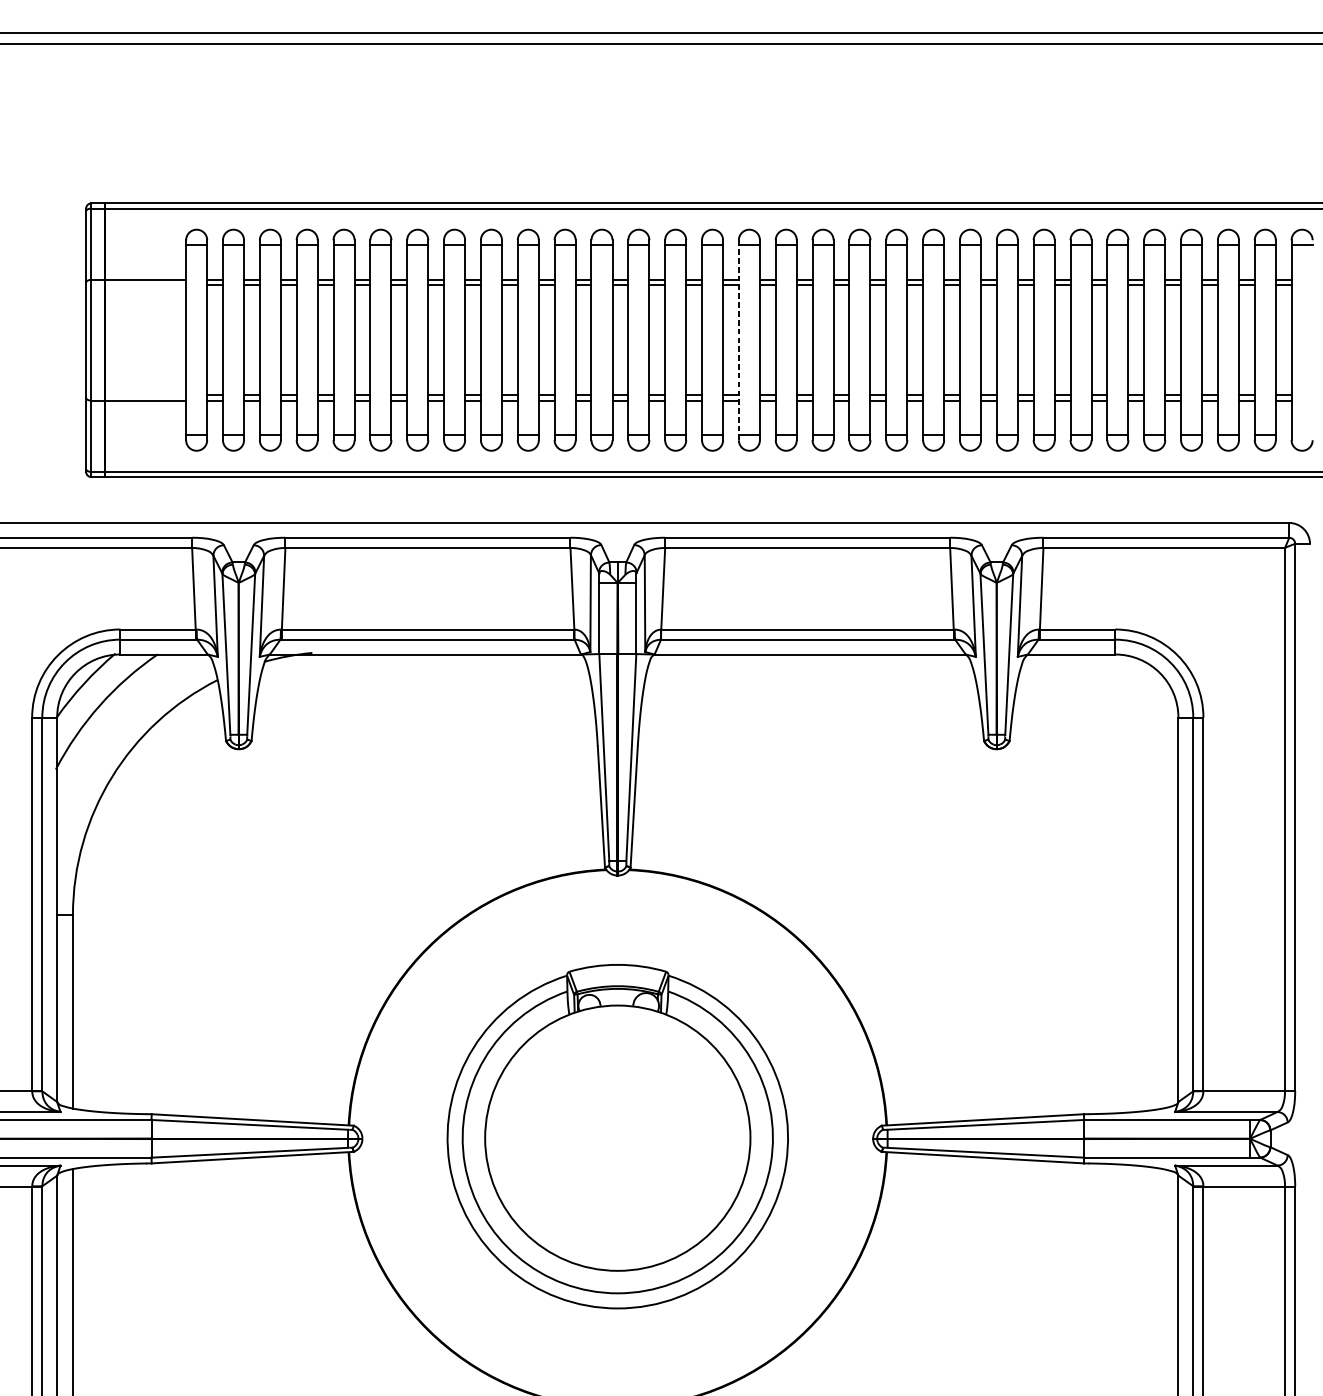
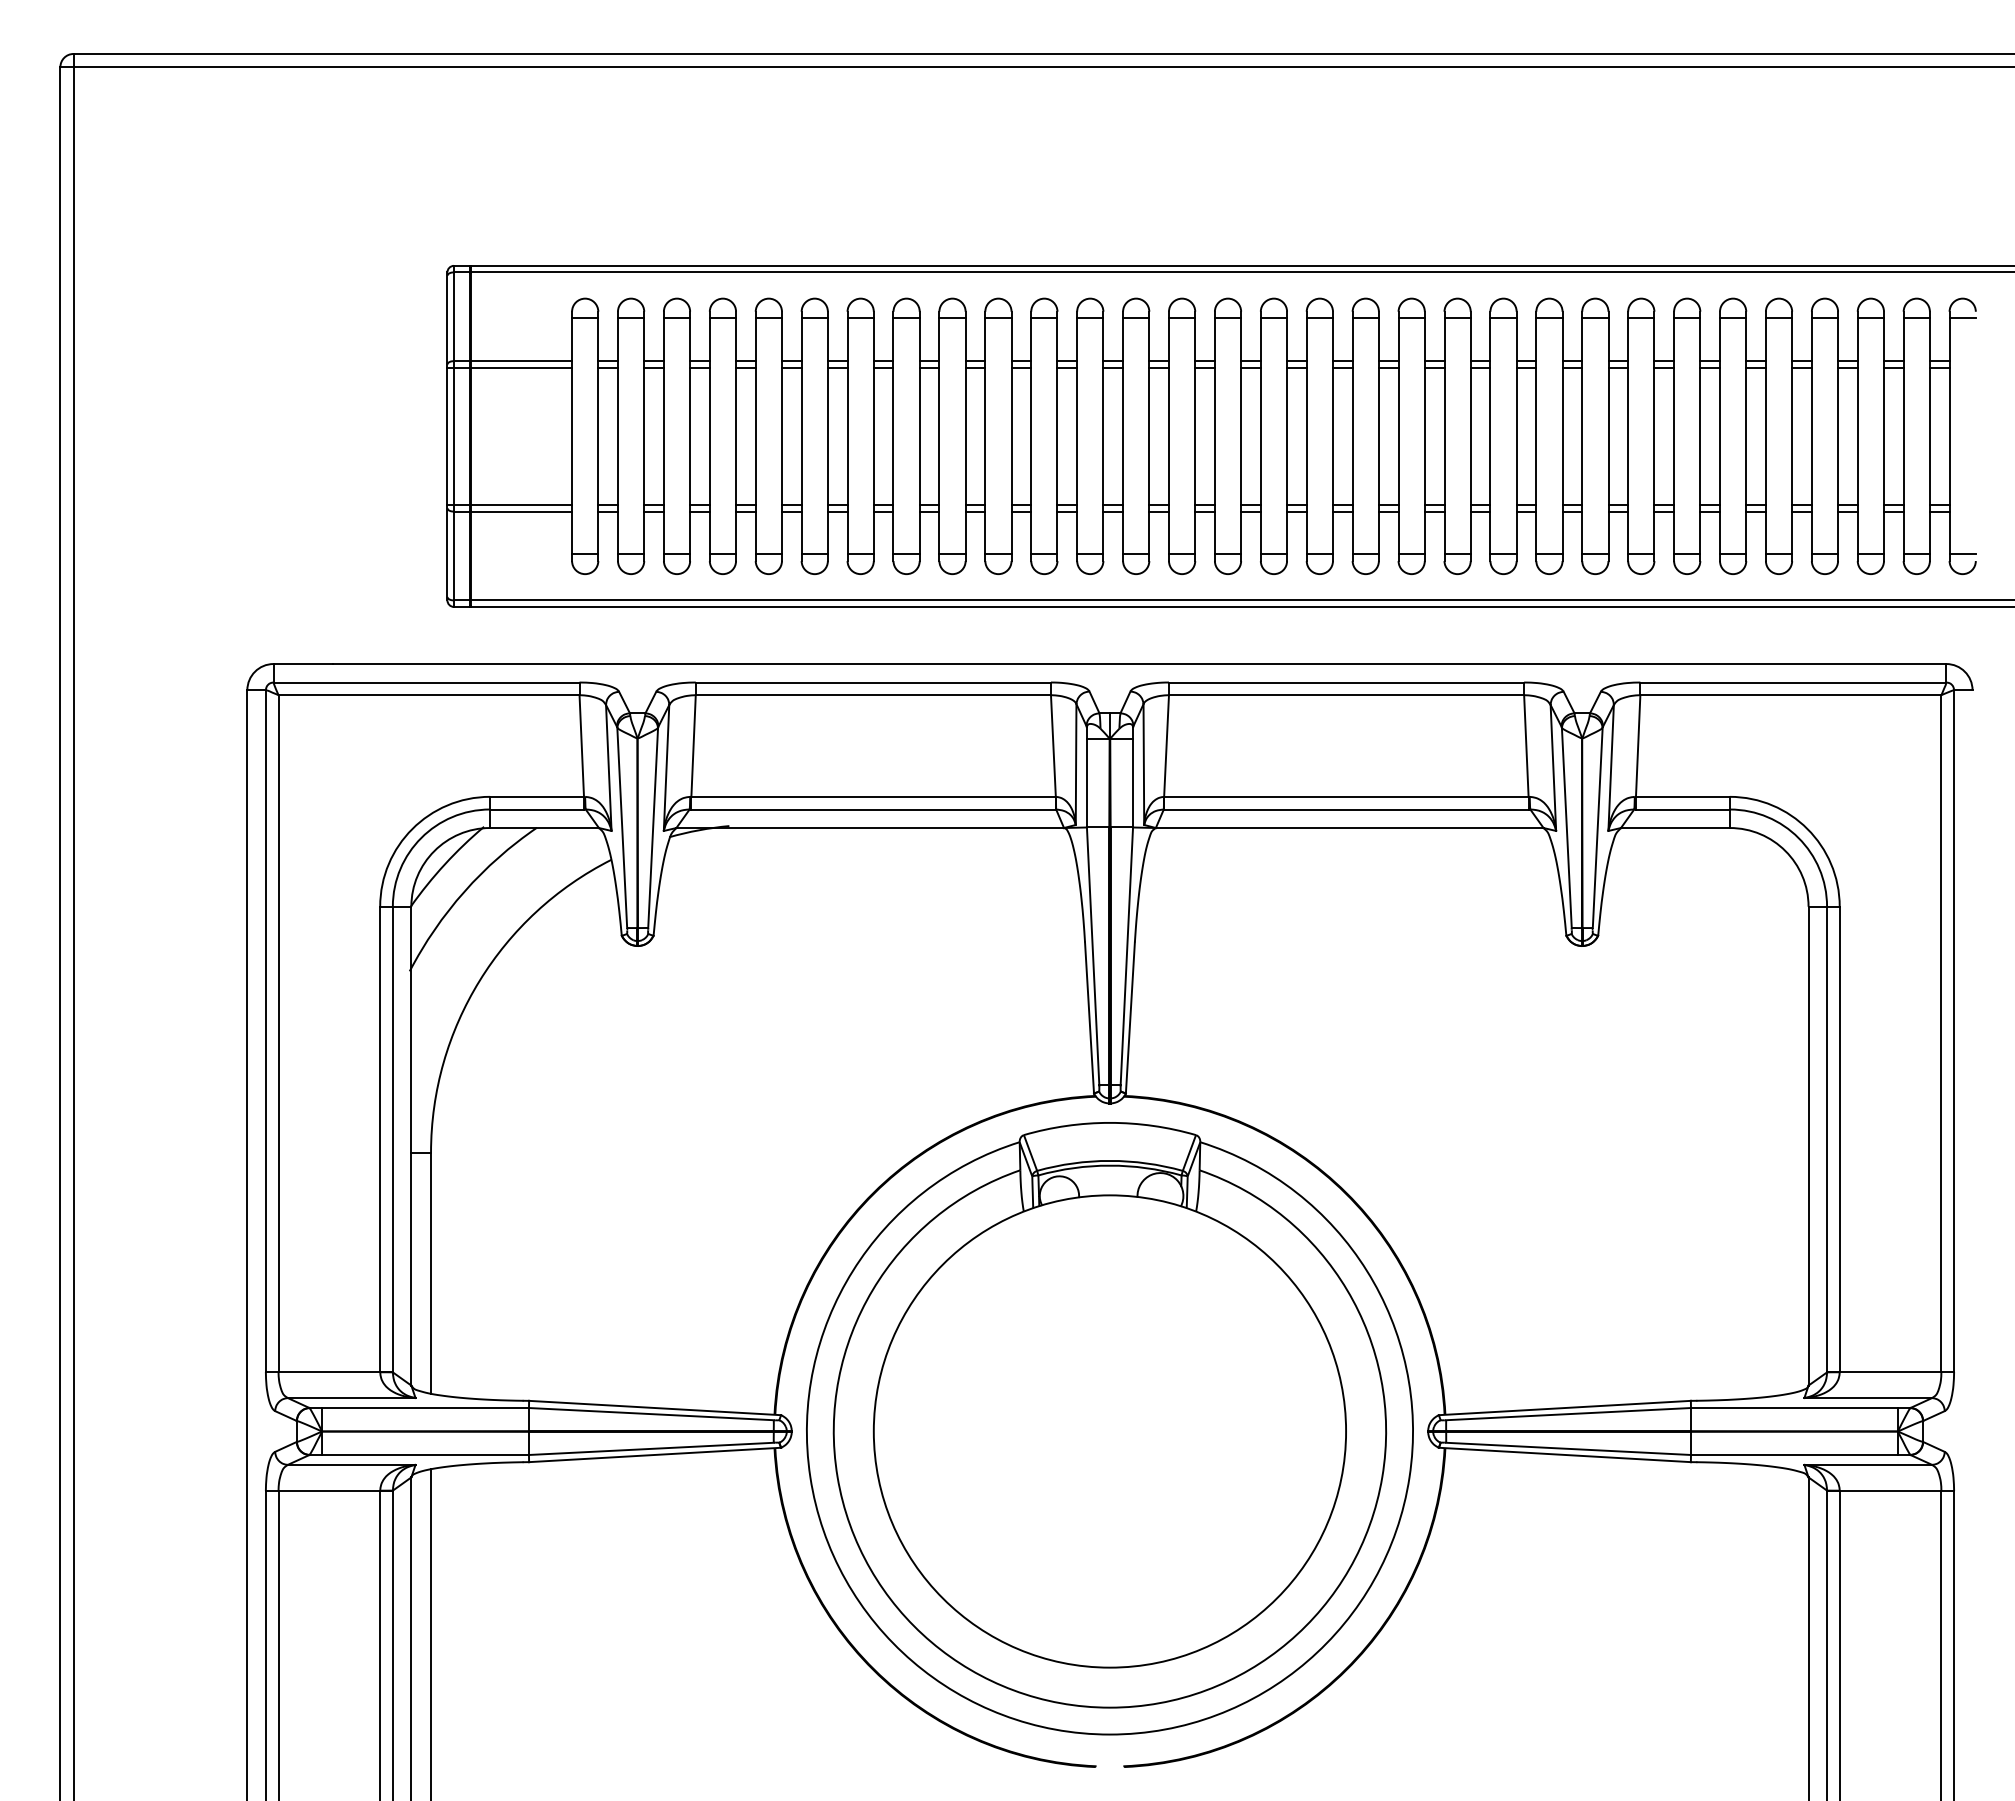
line: (135, 284) -> (509, 367), added
line: (738, 340) -> (1260, 436), dashed -> solid
line: (135, 395) -> (509, 505), added
line: (1301, 435) -> (1962, 554), added
part: (617, 1136) -> (1109, 1428), size x1.43

